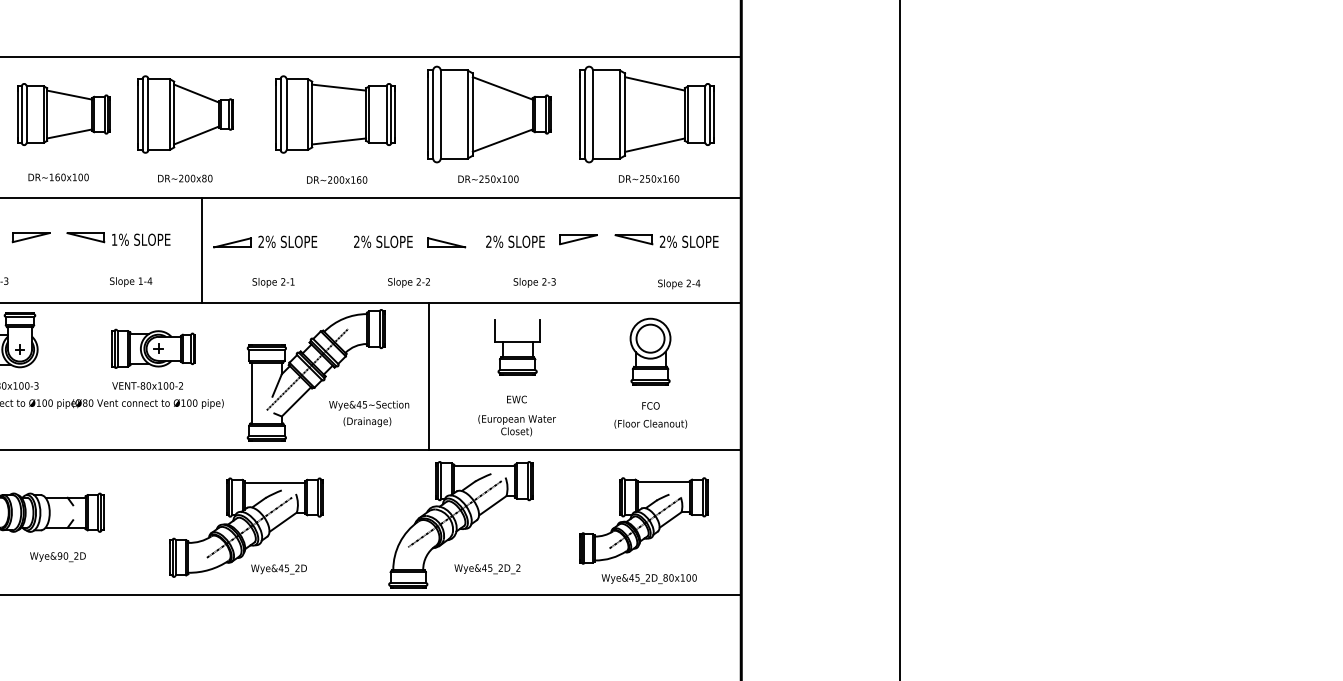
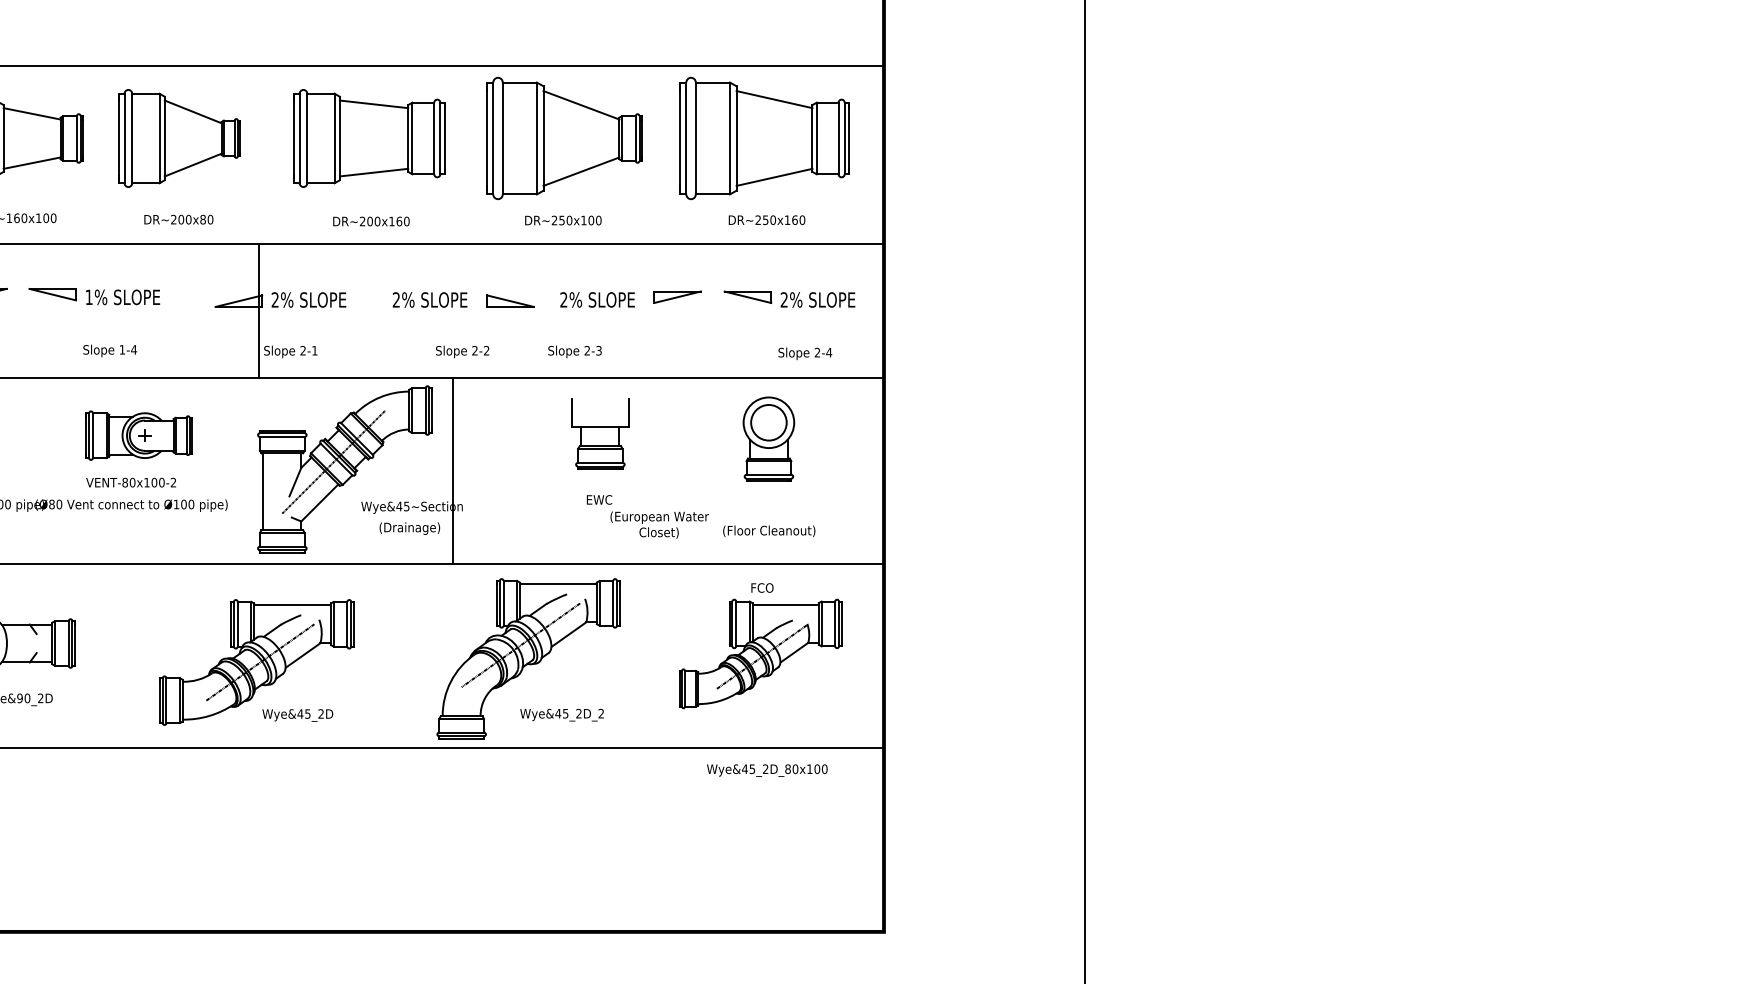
line: (202, 250) -> (258, 310), moved
text: (534, 282) -> (574, 351), moved
line: (429, 376) -> (453, 470), moved
text: (650, 405) -> (762, 587), moved
text: (516, 425) -> (659, 524), moved
text: (649, 578) -> (767, 770), moved

